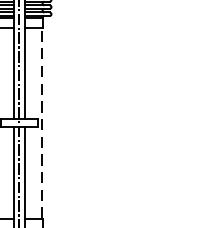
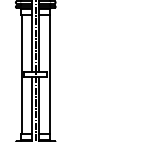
line: (41, 122) -> (49, 74), dashed -> solid

